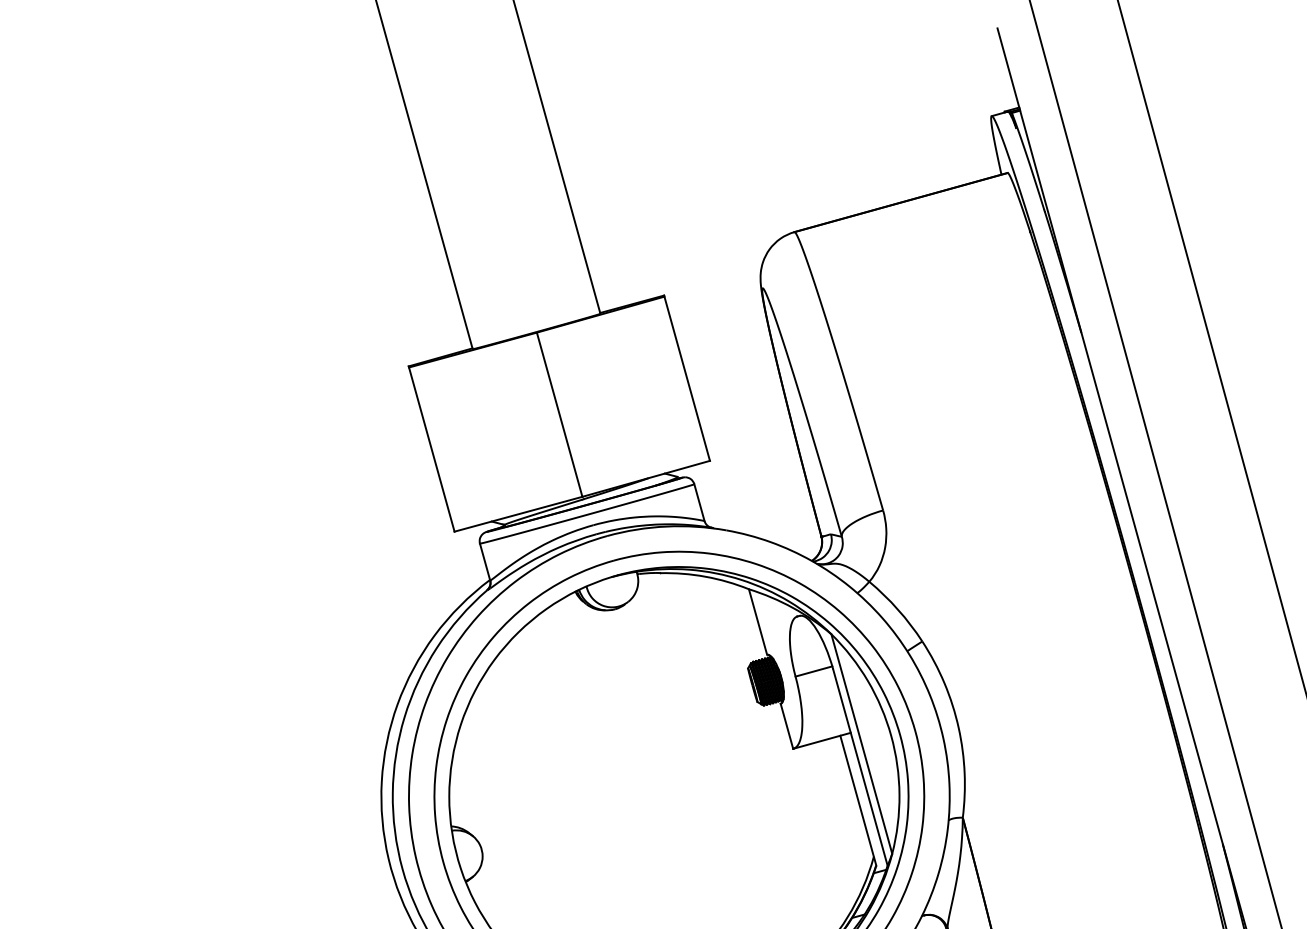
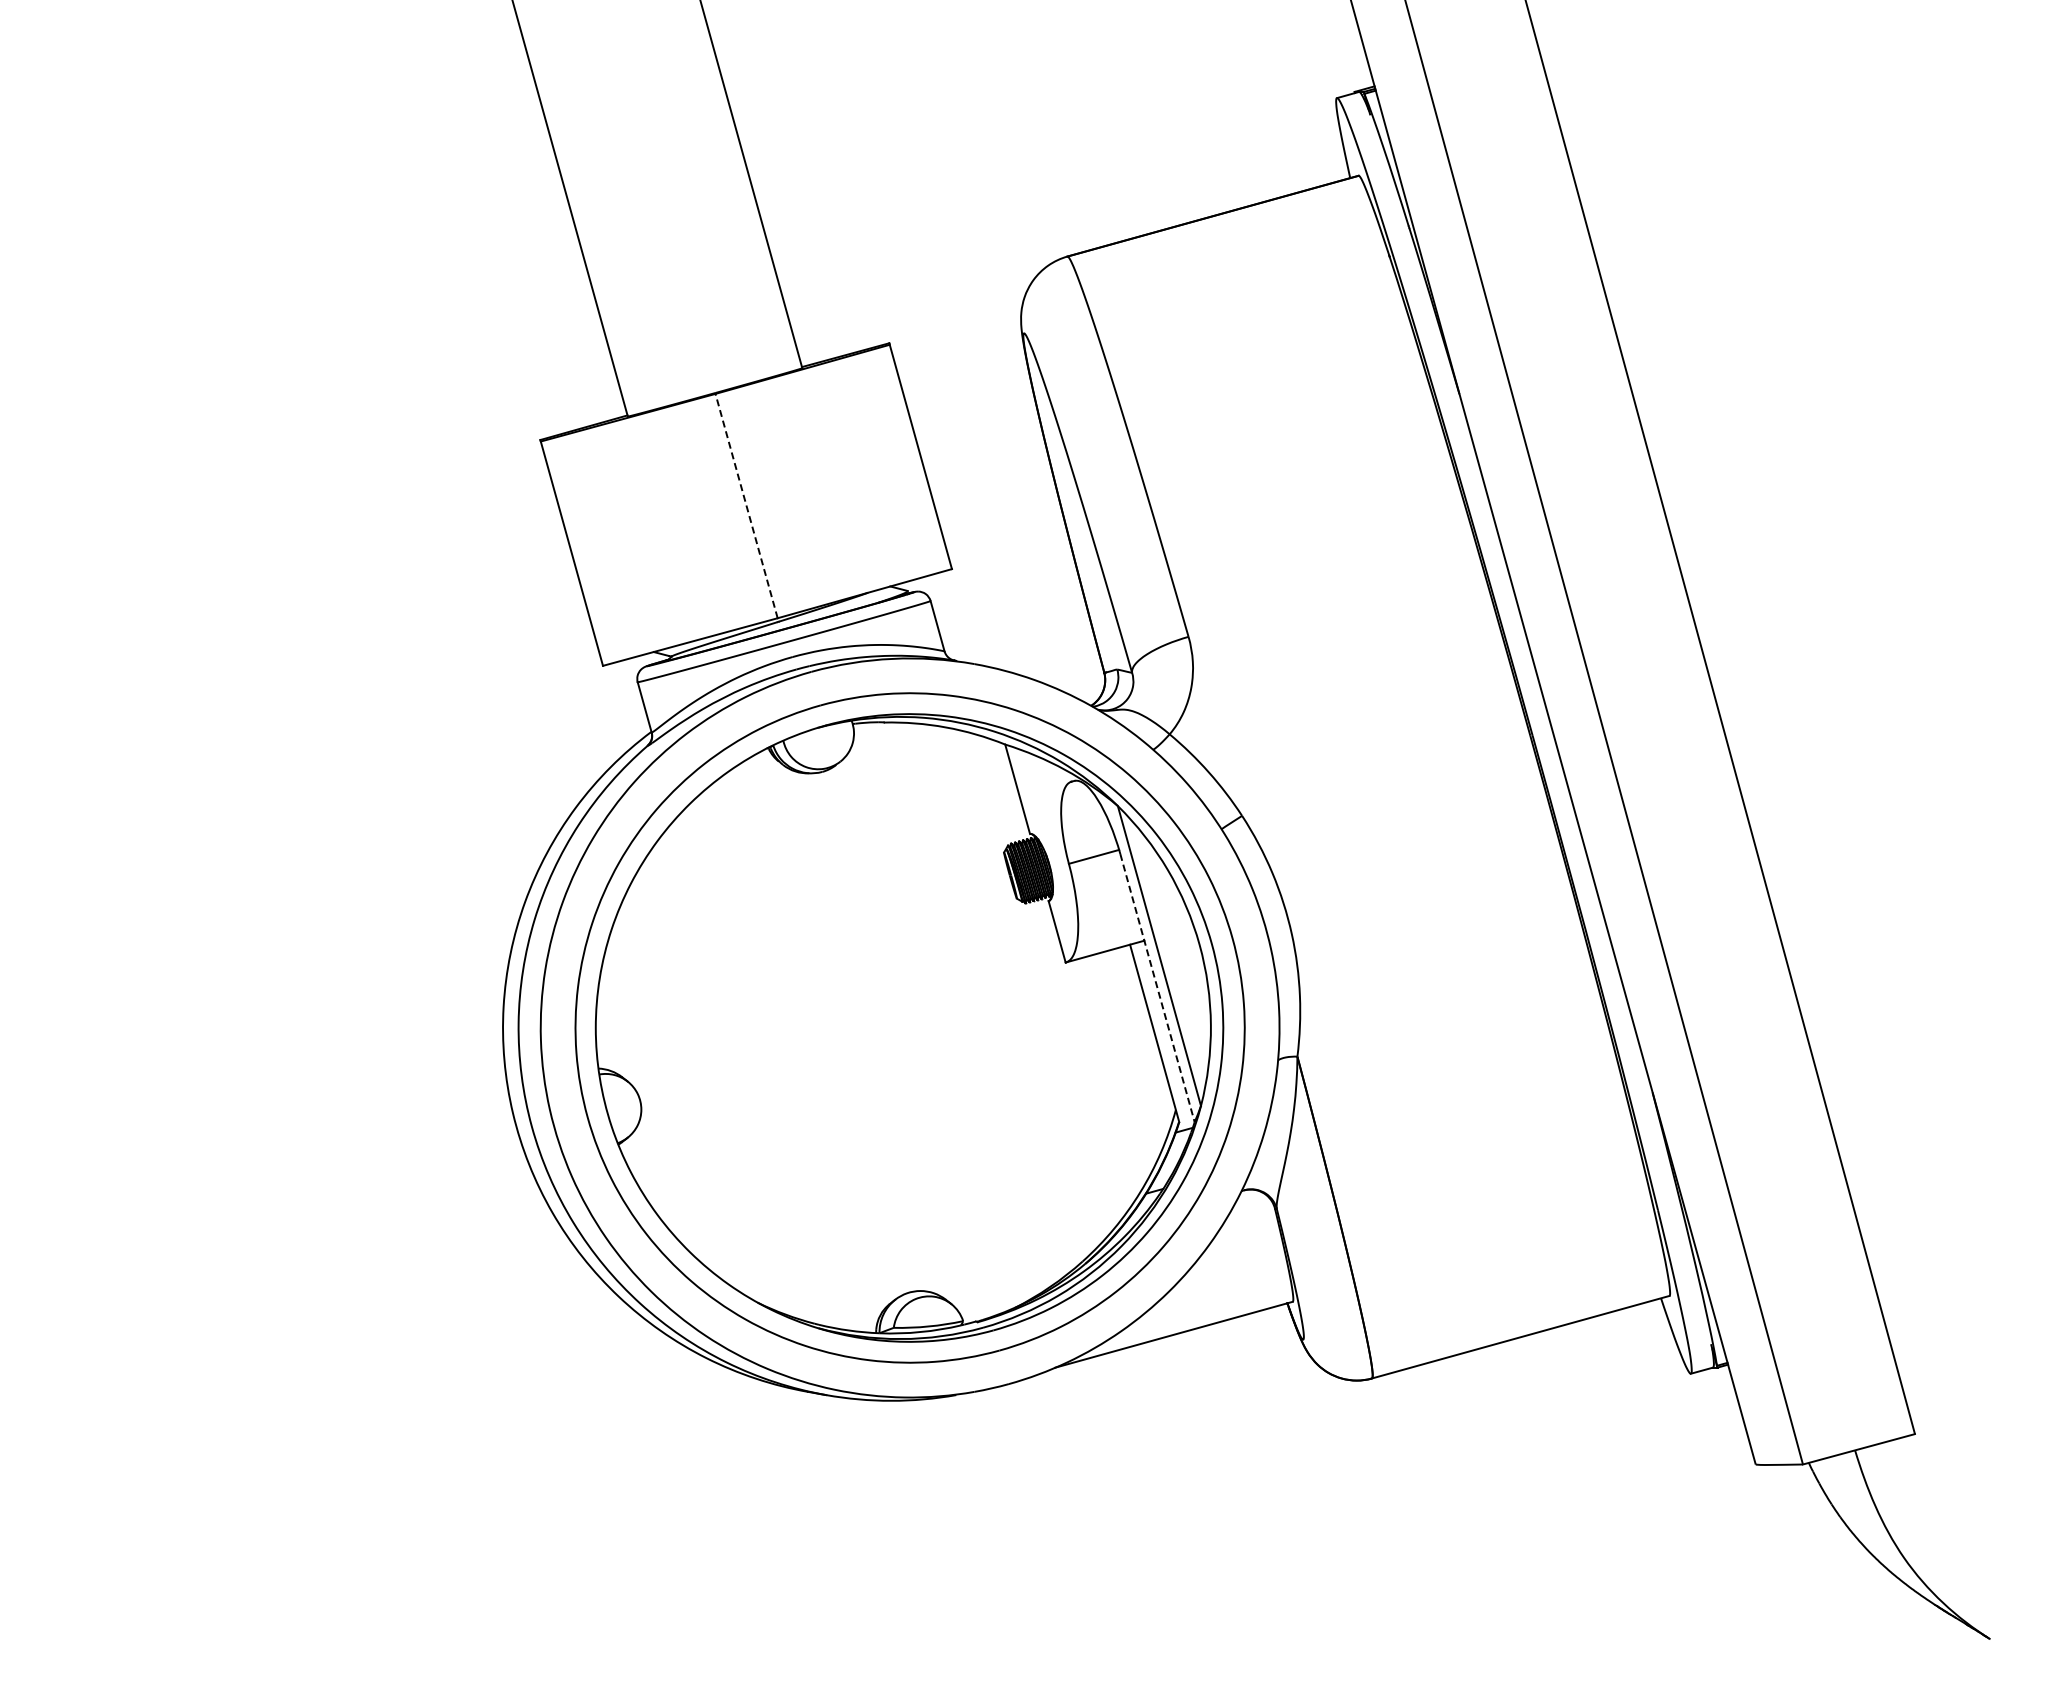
line: (559, 414) -> (746, 505), solid -> dashed
line: (860, 767) -> (1157, 988), solid -> dashed

